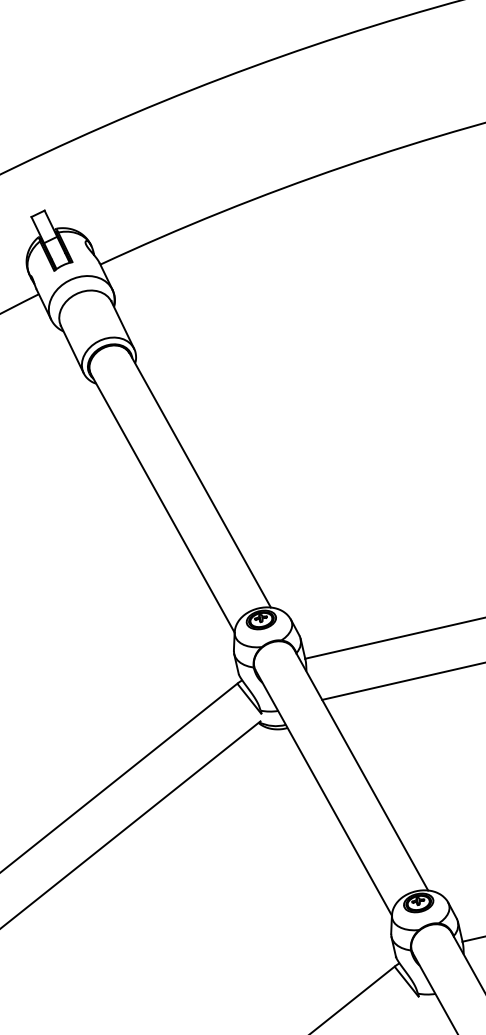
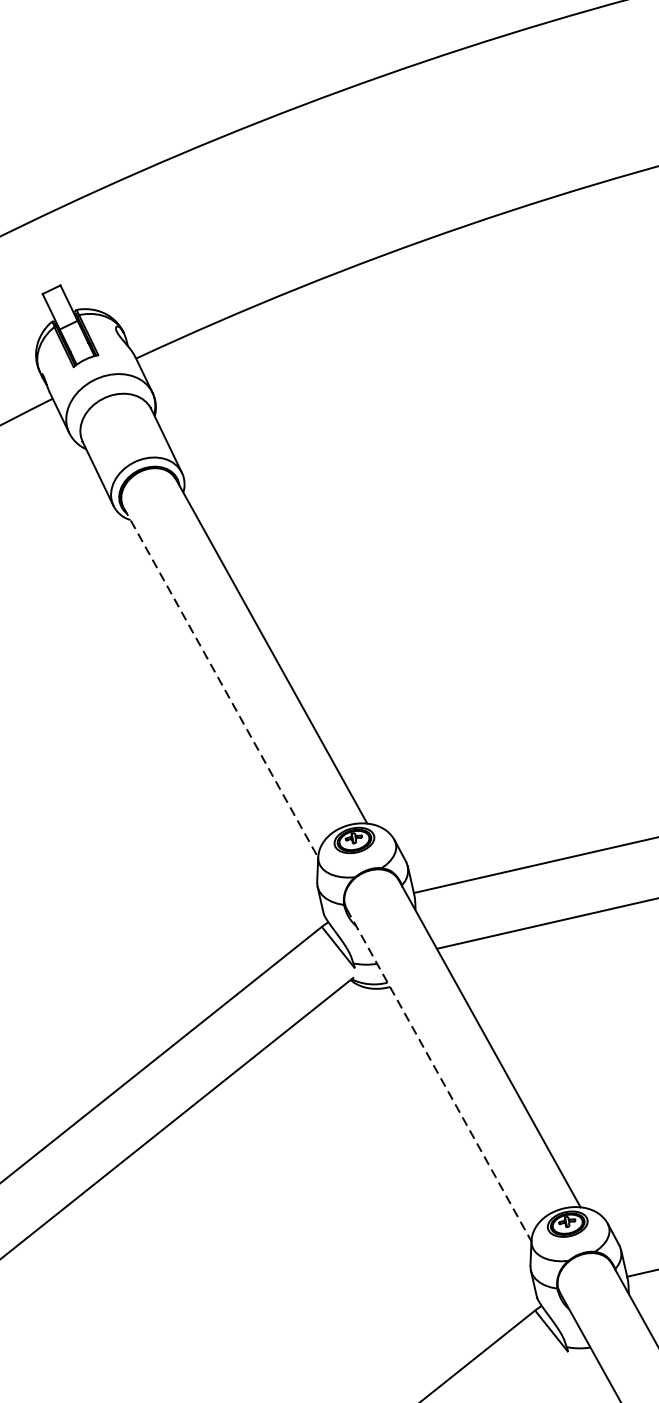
line: (162, 503) -> (220, 682), solid -> dashed
line: (324, 793) -> (440, 1075), solid -> dashed

